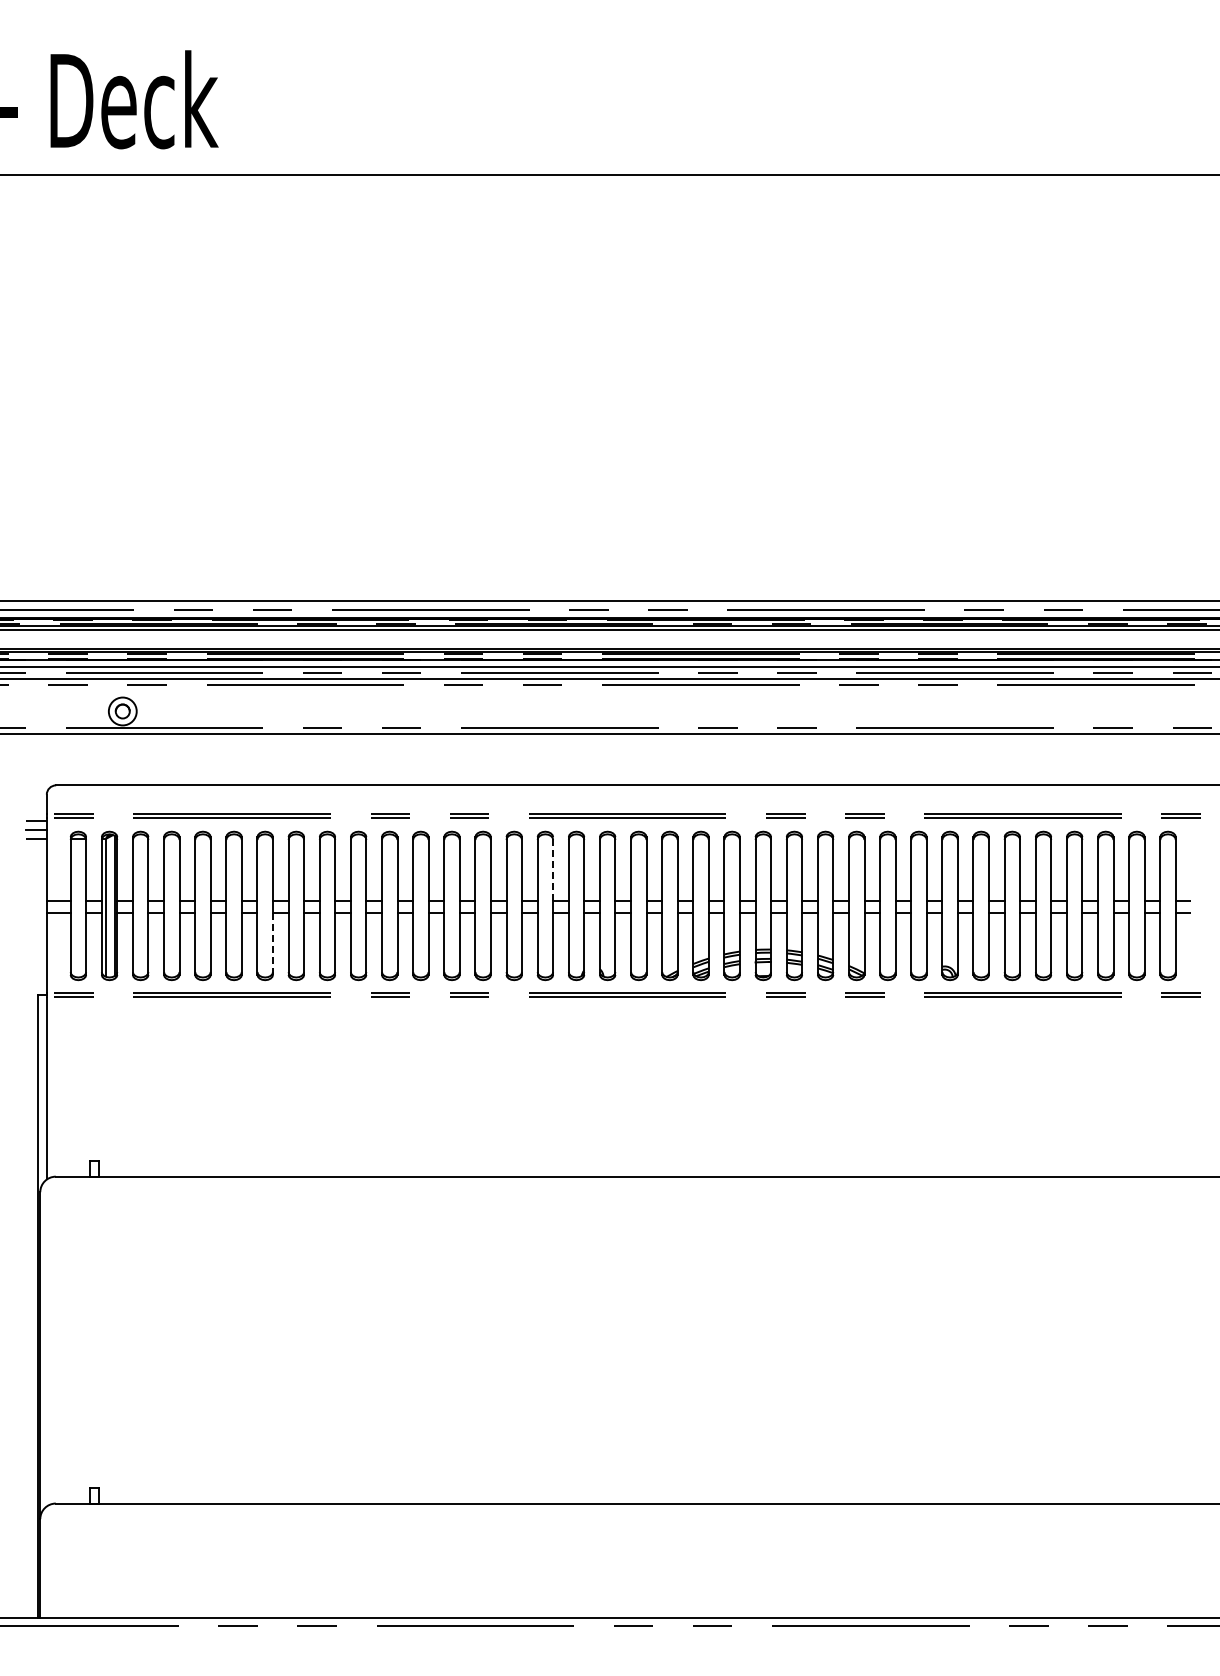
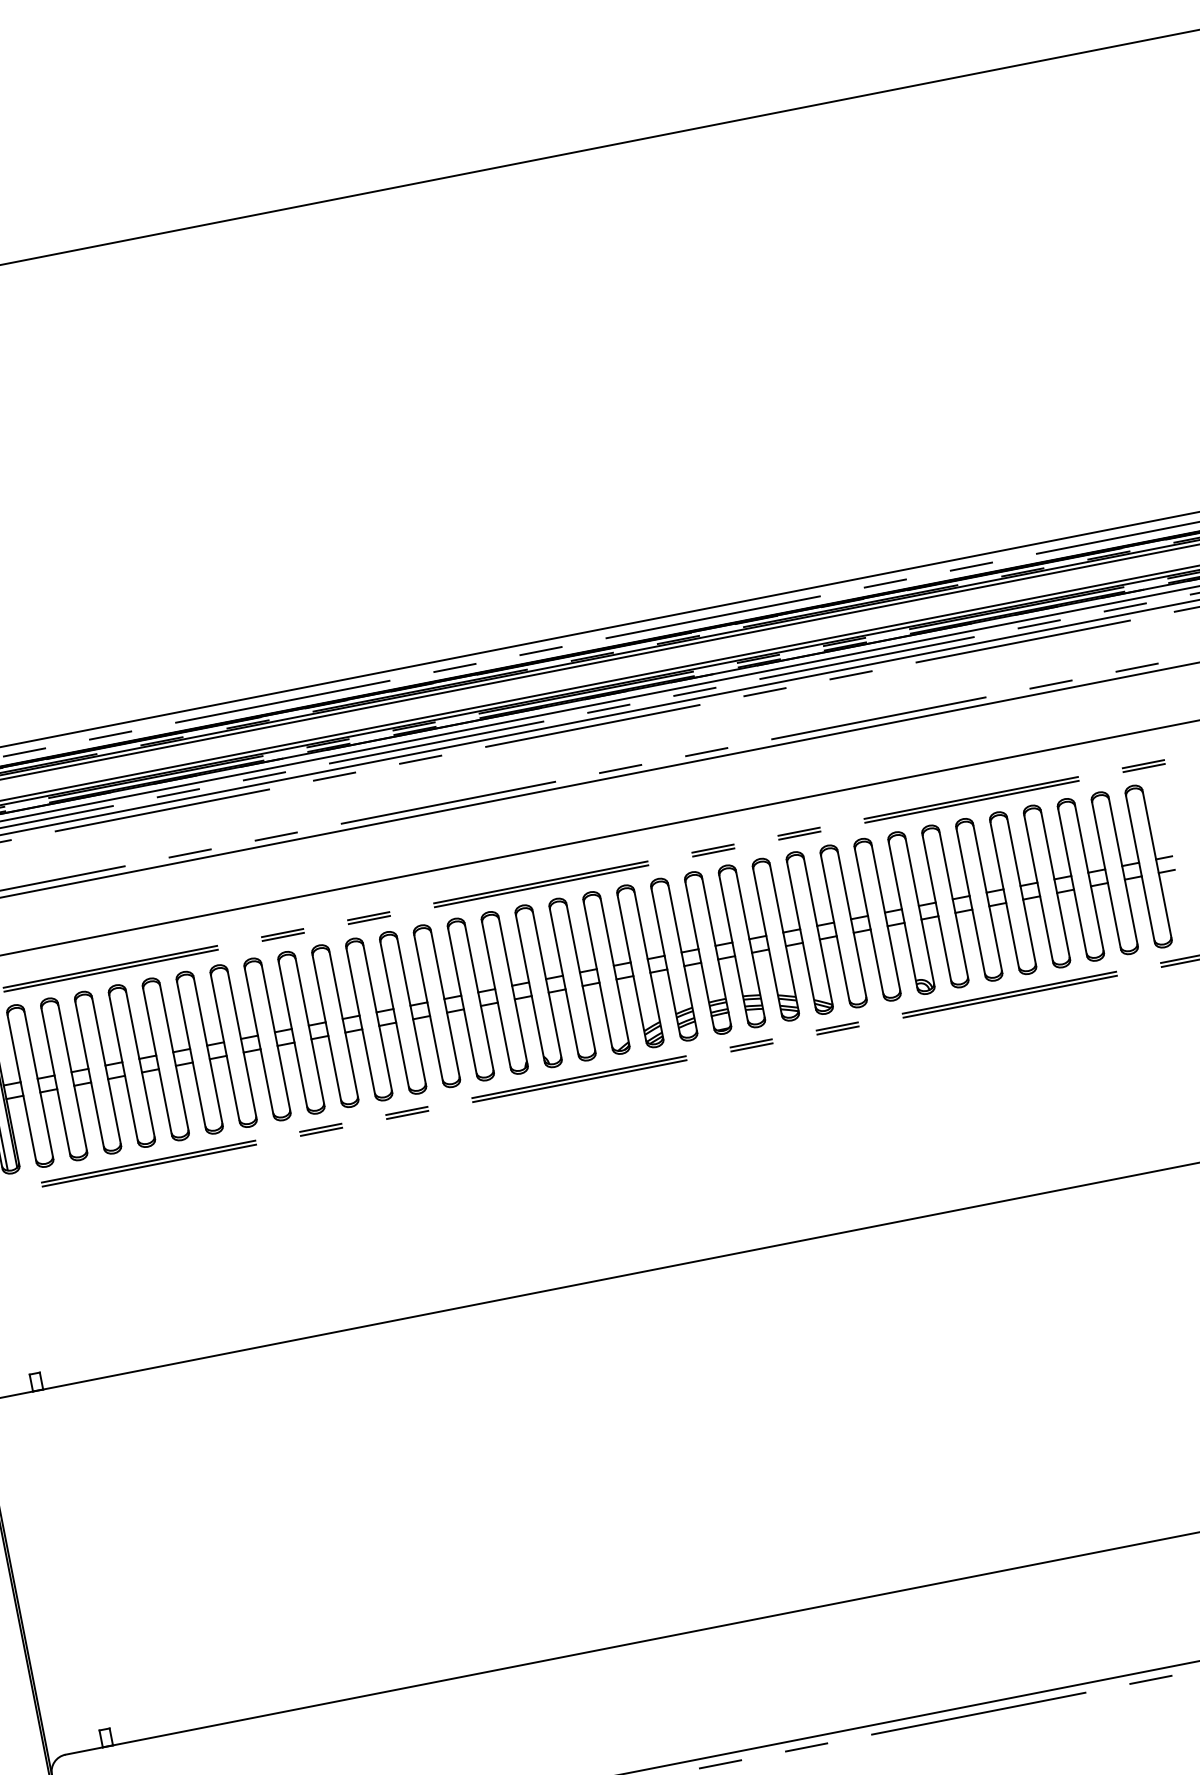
line: (553, 869) -> (471, 958), dashed -> solid
line: (273, 944) -> (183, 1099), dashed -> solid

